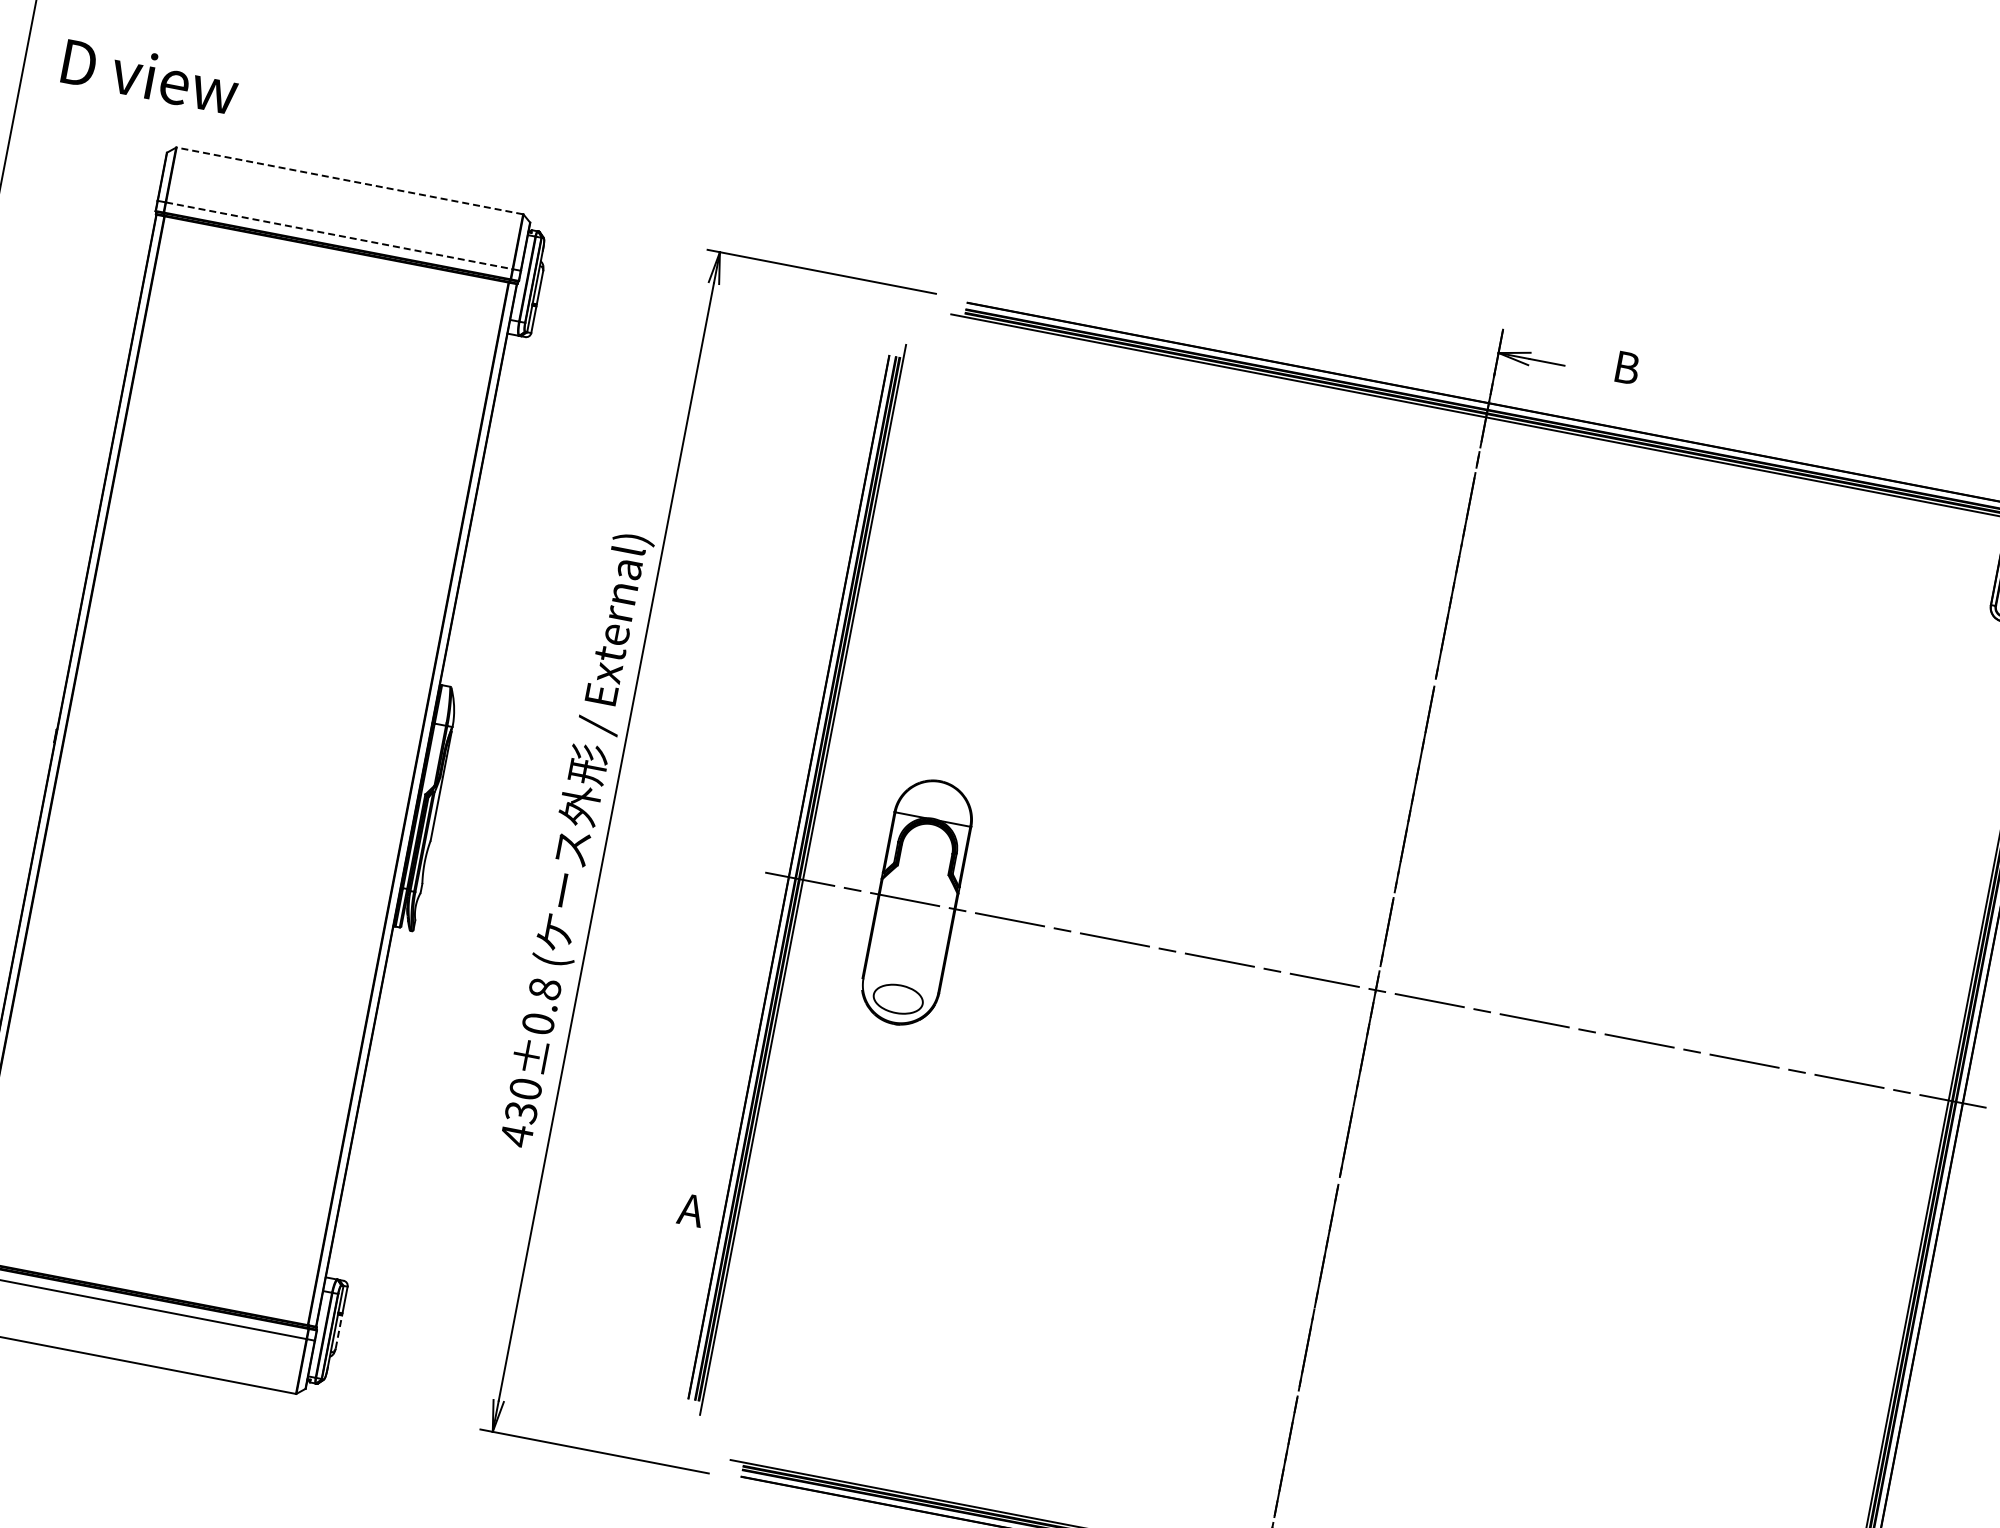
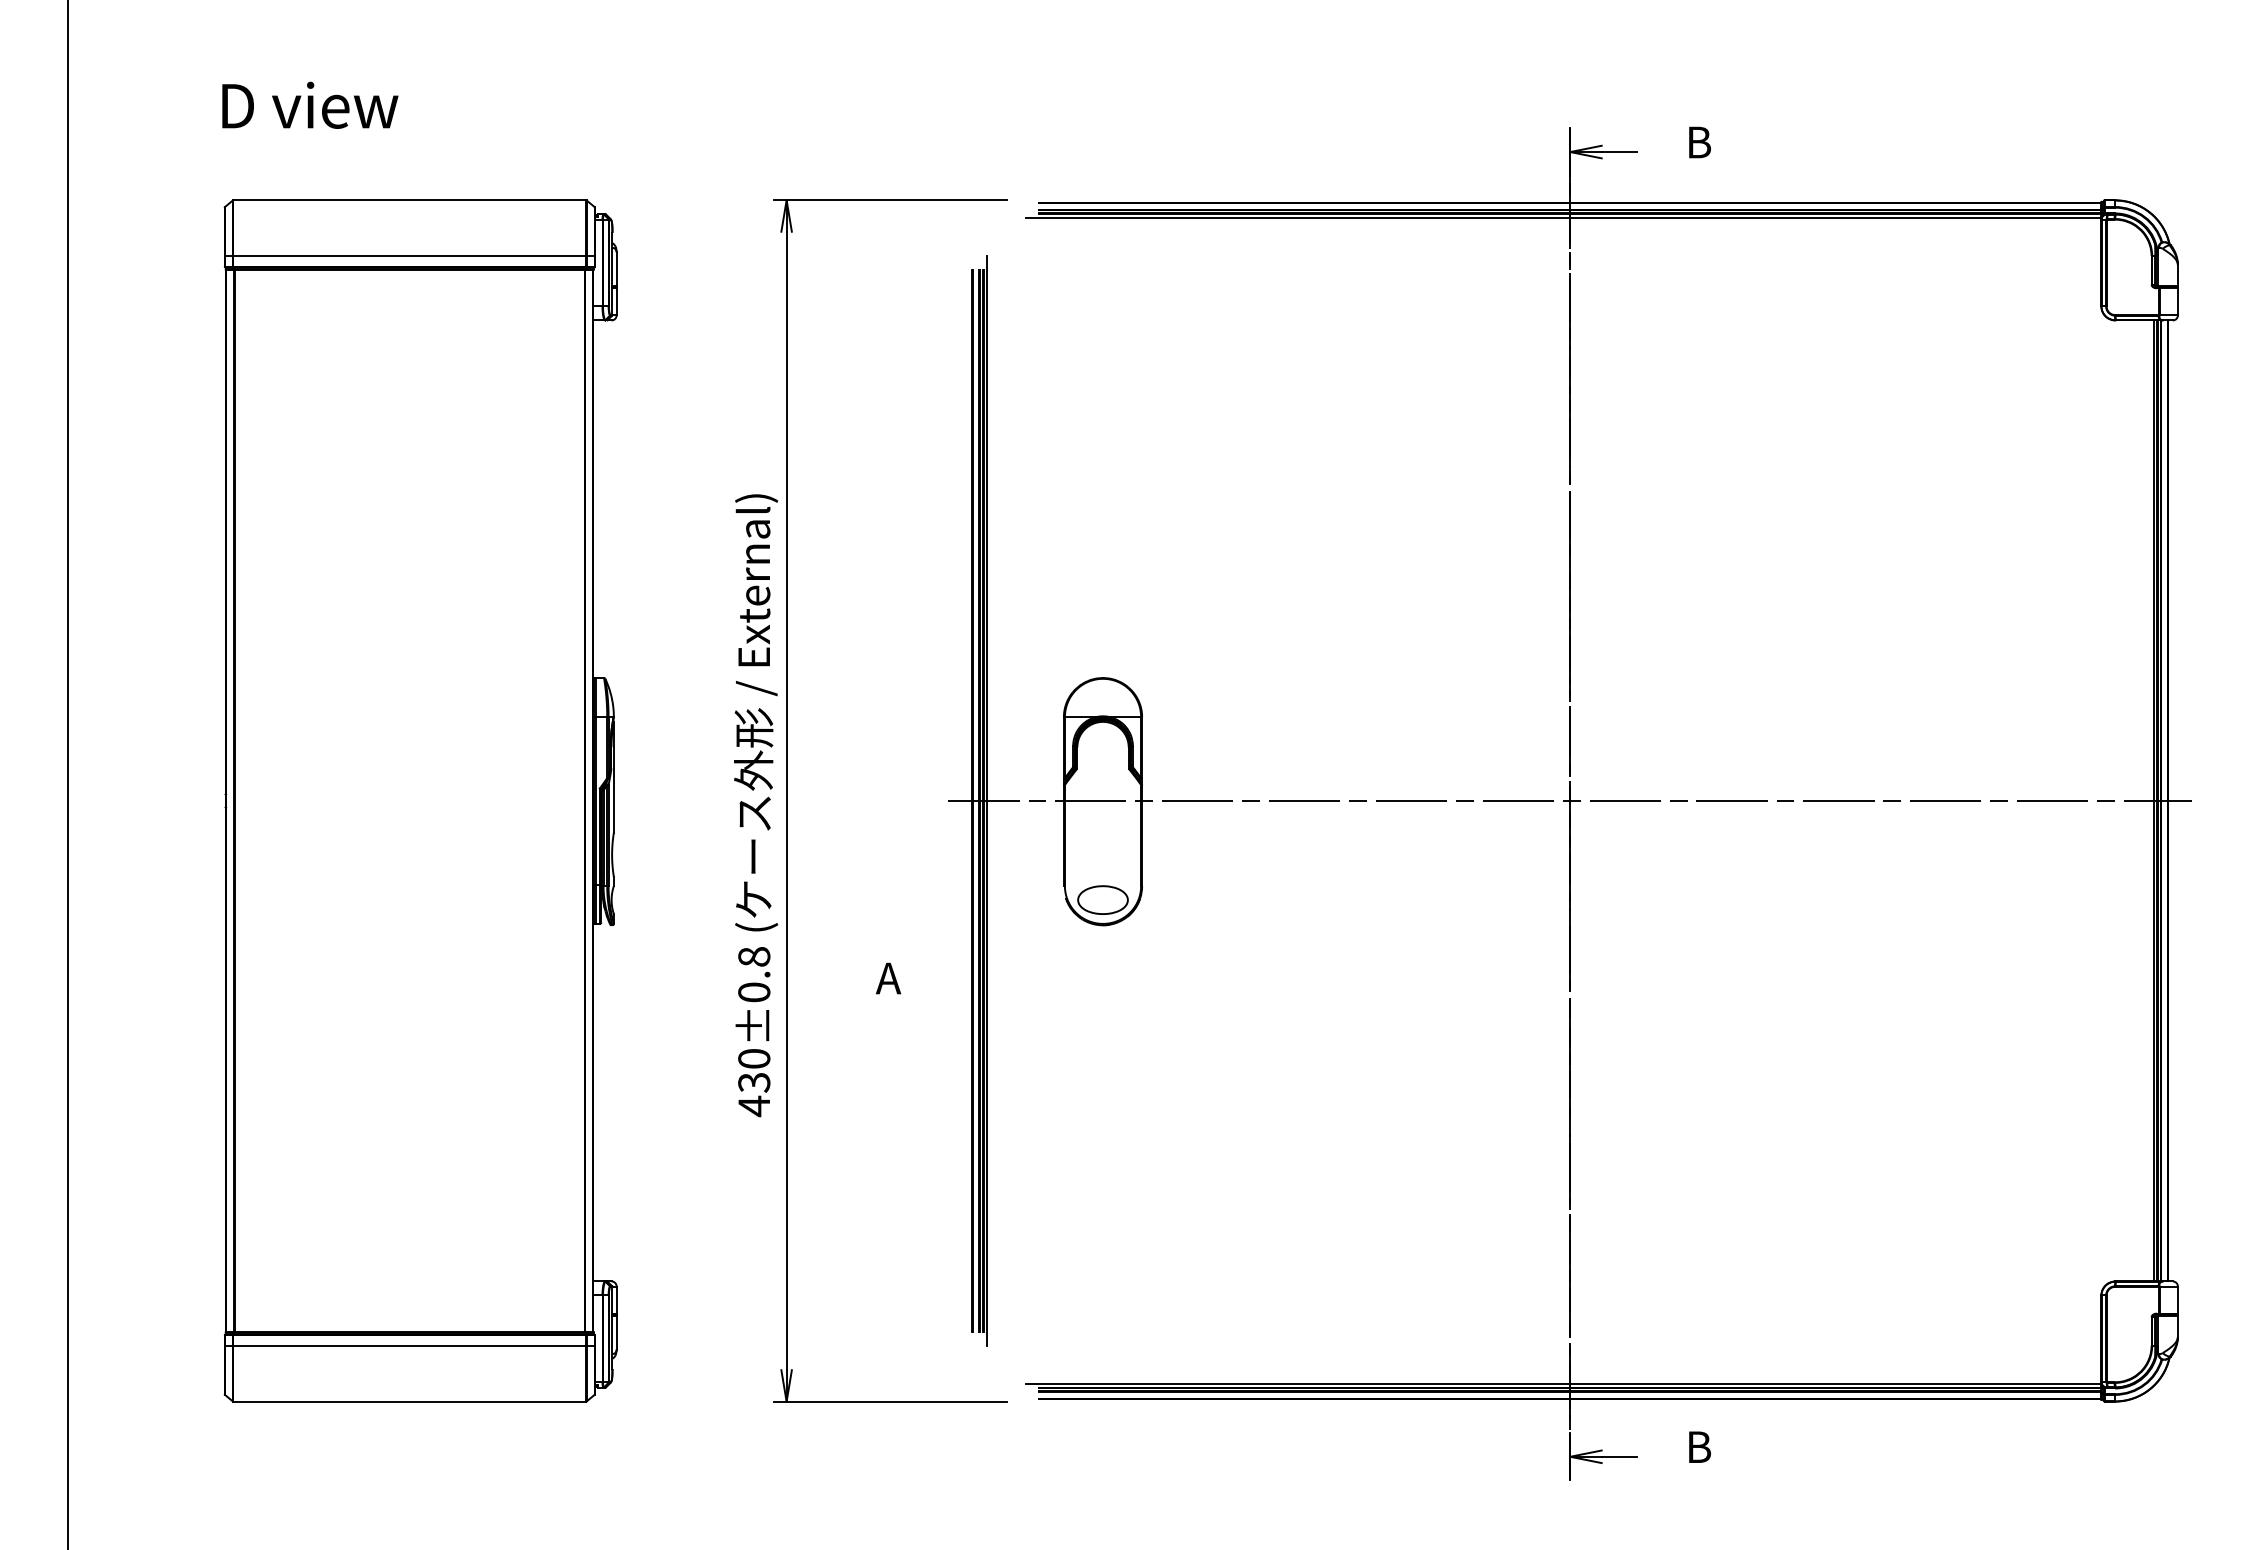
text: (150, 75) -> (310, 104), moved
line: (349, 181) -> (409, 200), dashed -> solid
line: (339, 236) -> (410, 256), dashed -> solid
text: (691, 1210) -> (888, 978), moved
line: (338, 1331) -> (616, 1332), dashed -> solid

